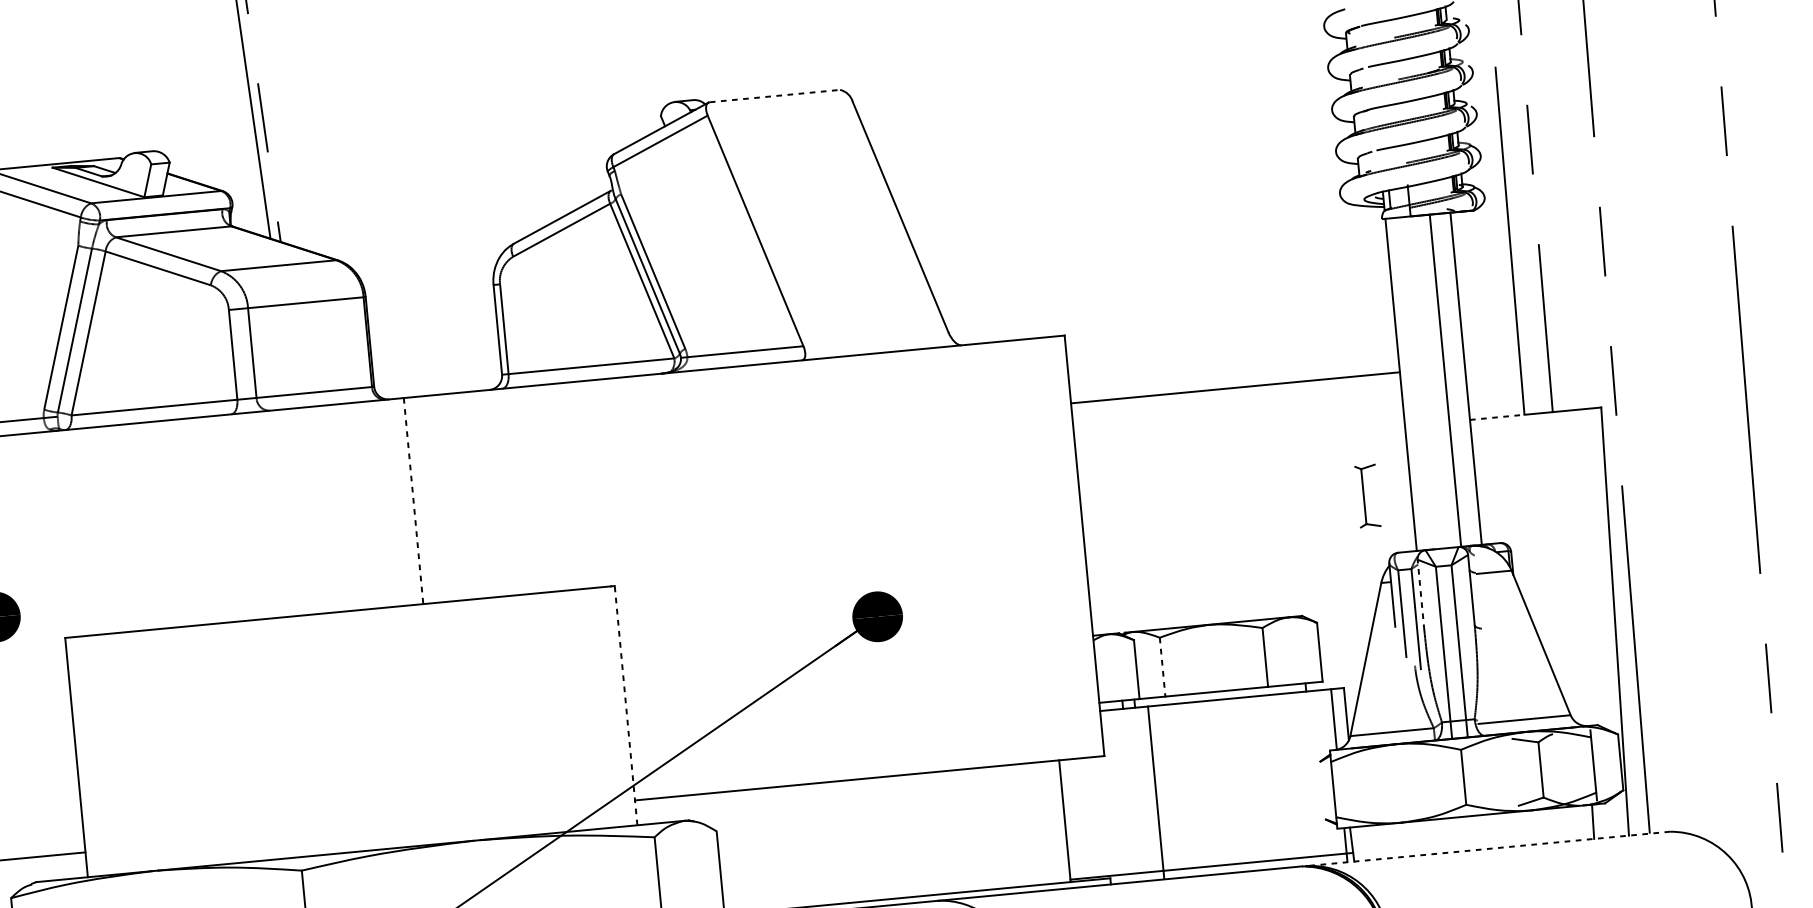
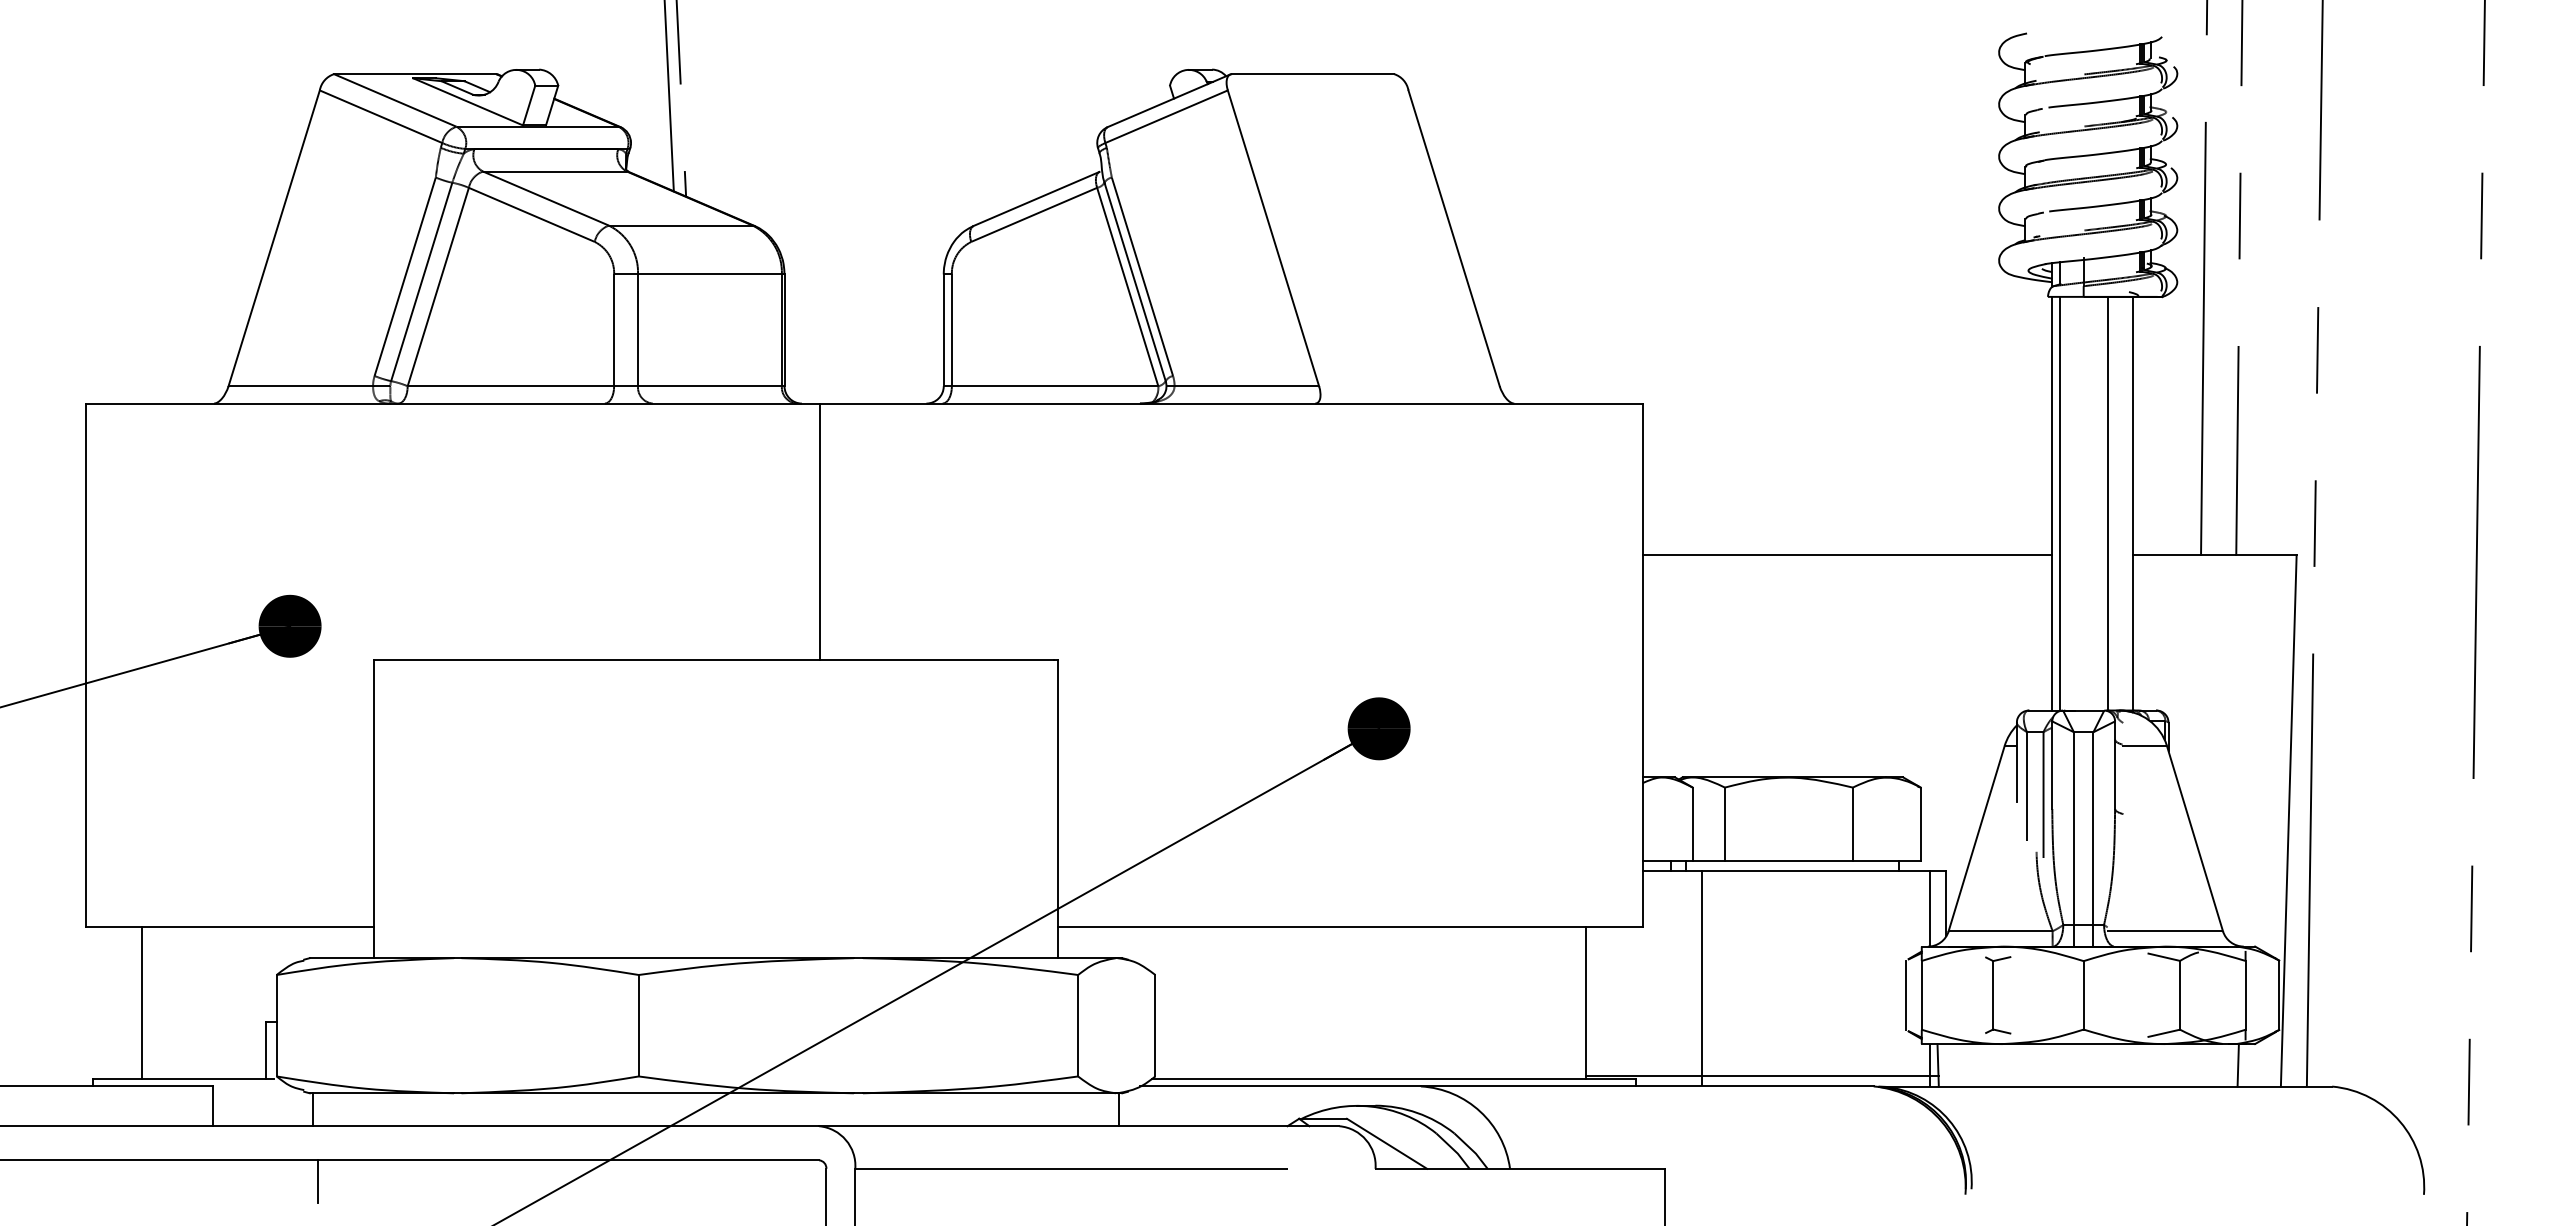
line: (775, 96) -> (1313, 74), dashed -> solid
line: (1406, 384) -> (2059, 503), added
line: (1235, 387) -> (1847, 554), moved
line: (1497, 416) -> (2167, 554), dashed -> solid
part: (1368, 496) -> (1998, 995), moved
line: (413, 501) -> (819, 532), dashed -> solid
line: (1421, 595) -> (2052, 765), dashed -> solid
line: (1162, 667) -> (1724, 824), dashed -> solid
line: (626, 705) -> (1058, 809), dashed -> solid
line: (1320, 790) -> (1905, 994), added
line: (1488, 848) -> (2105, 1086), dashed -> solid

